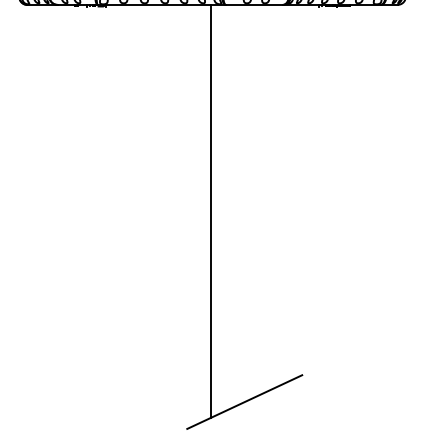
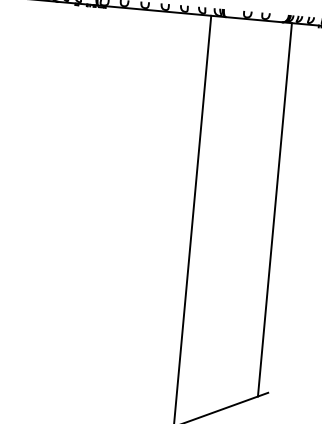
line: (292, 191) -> (275, 208), added

